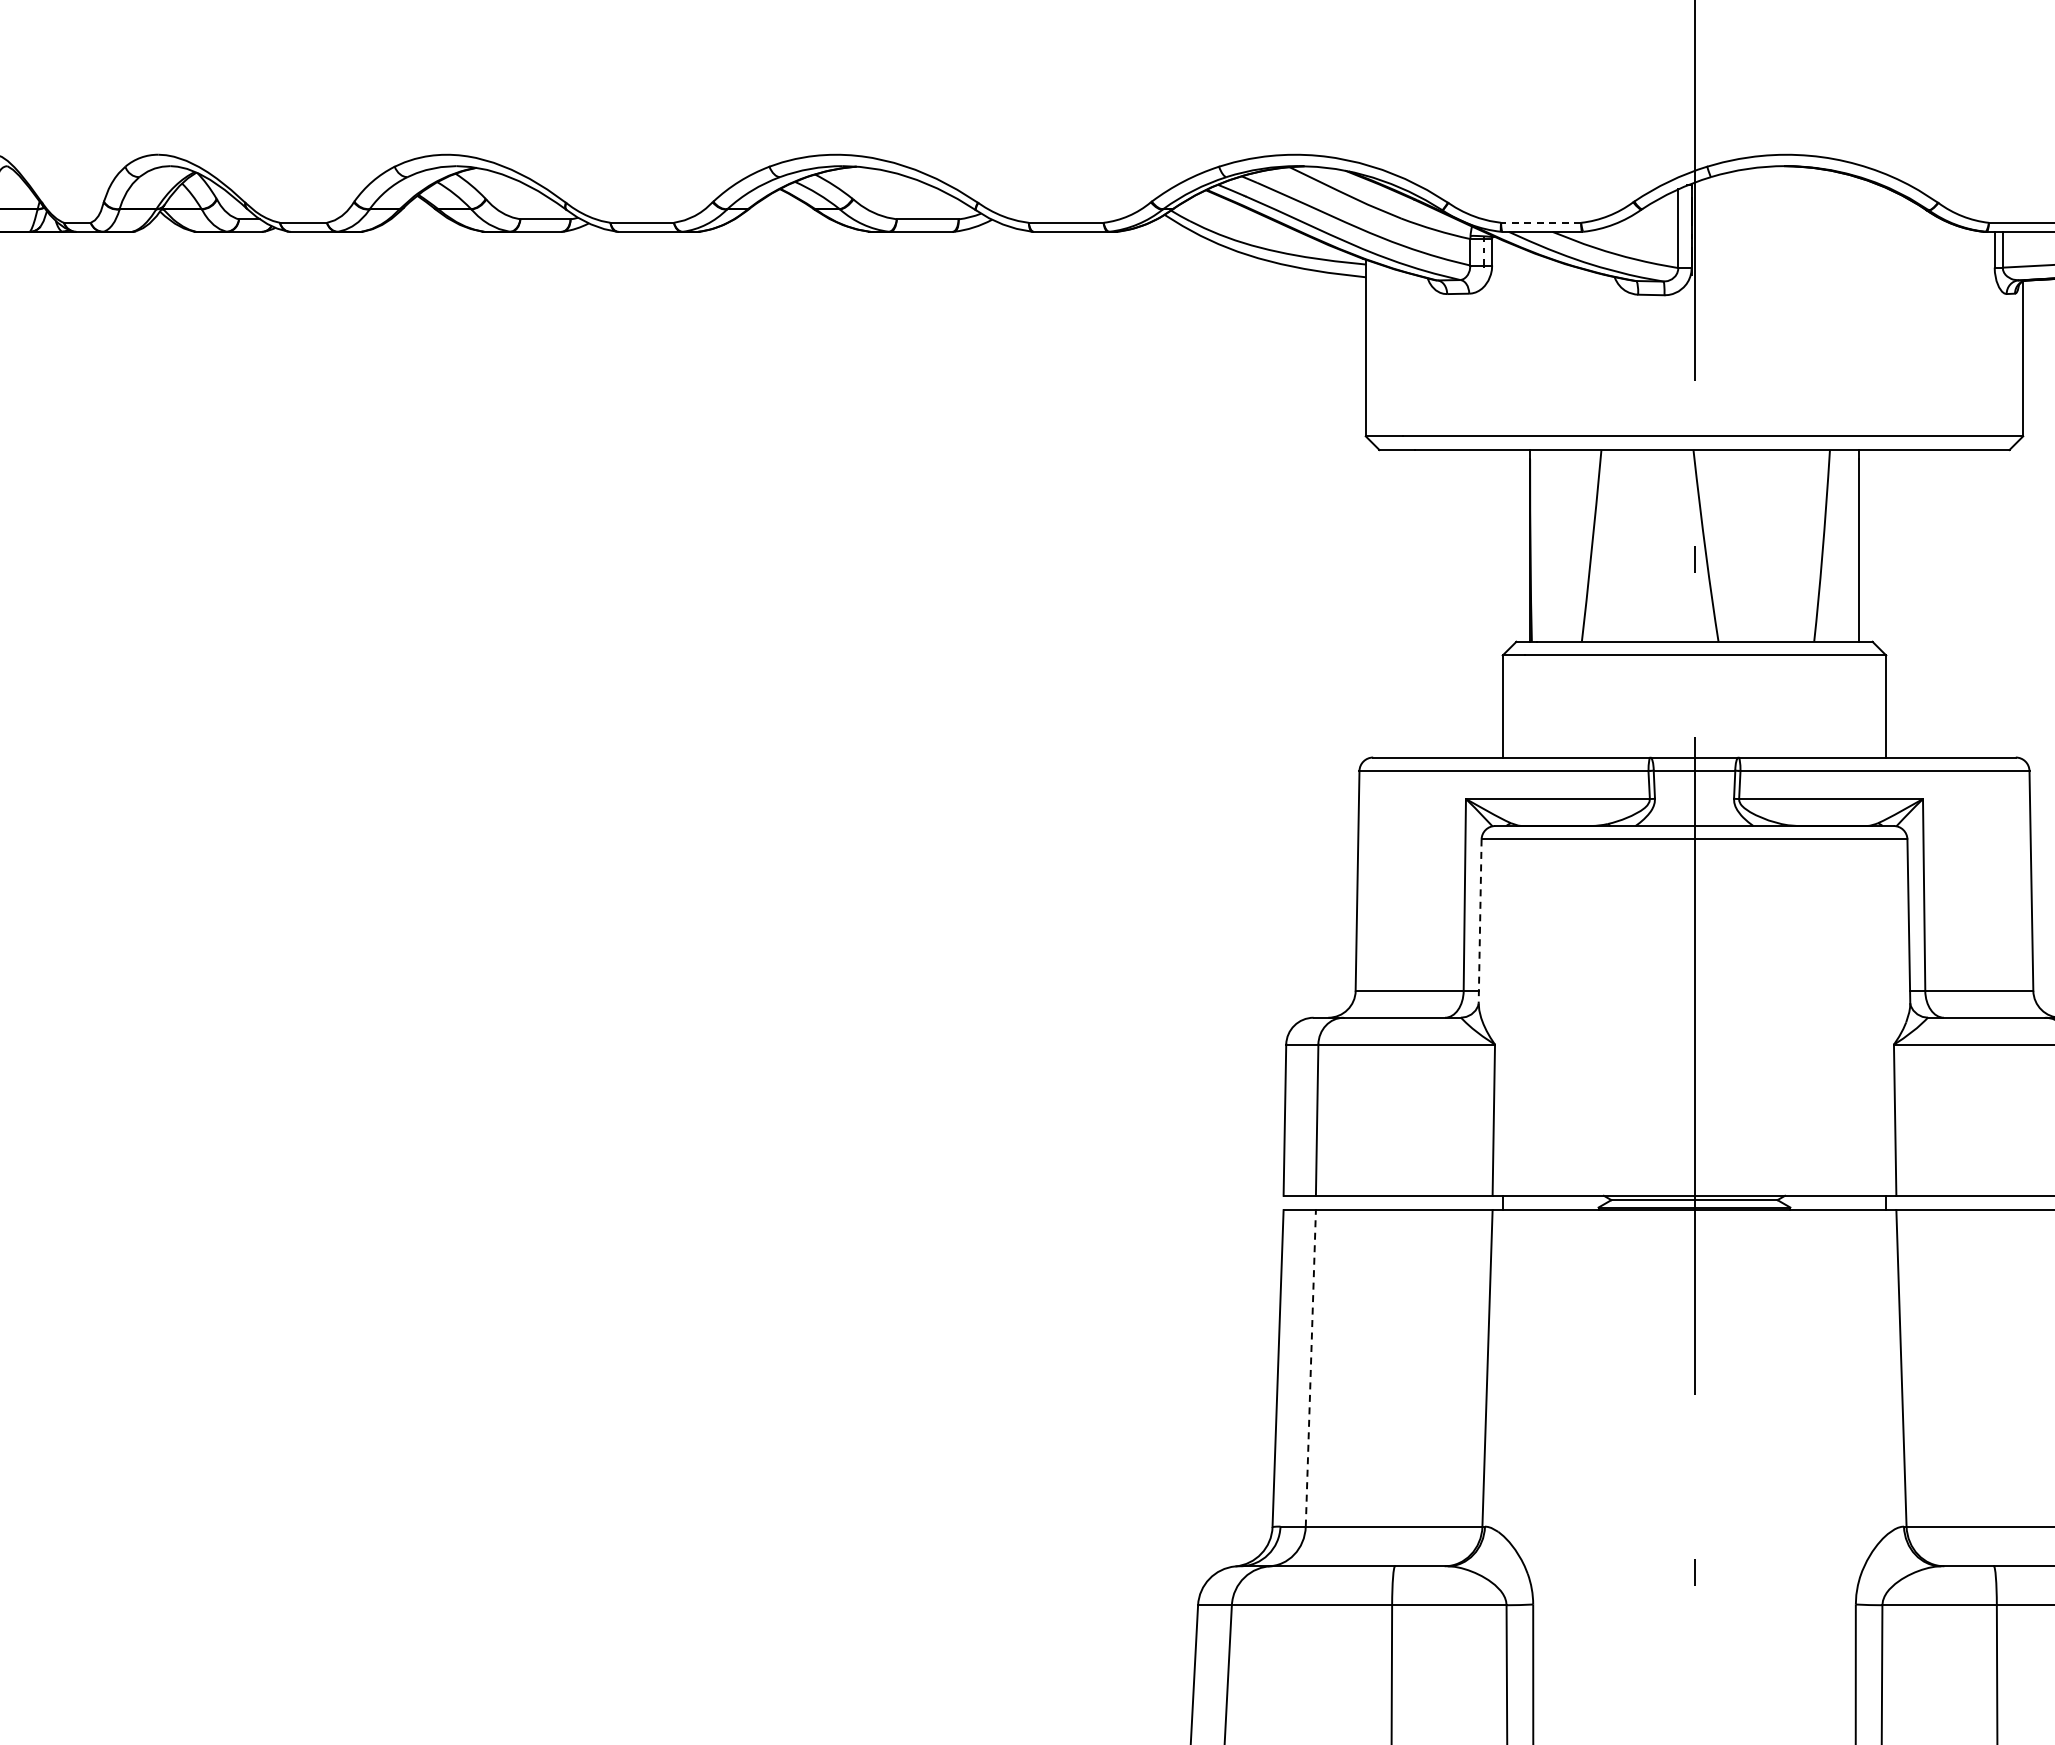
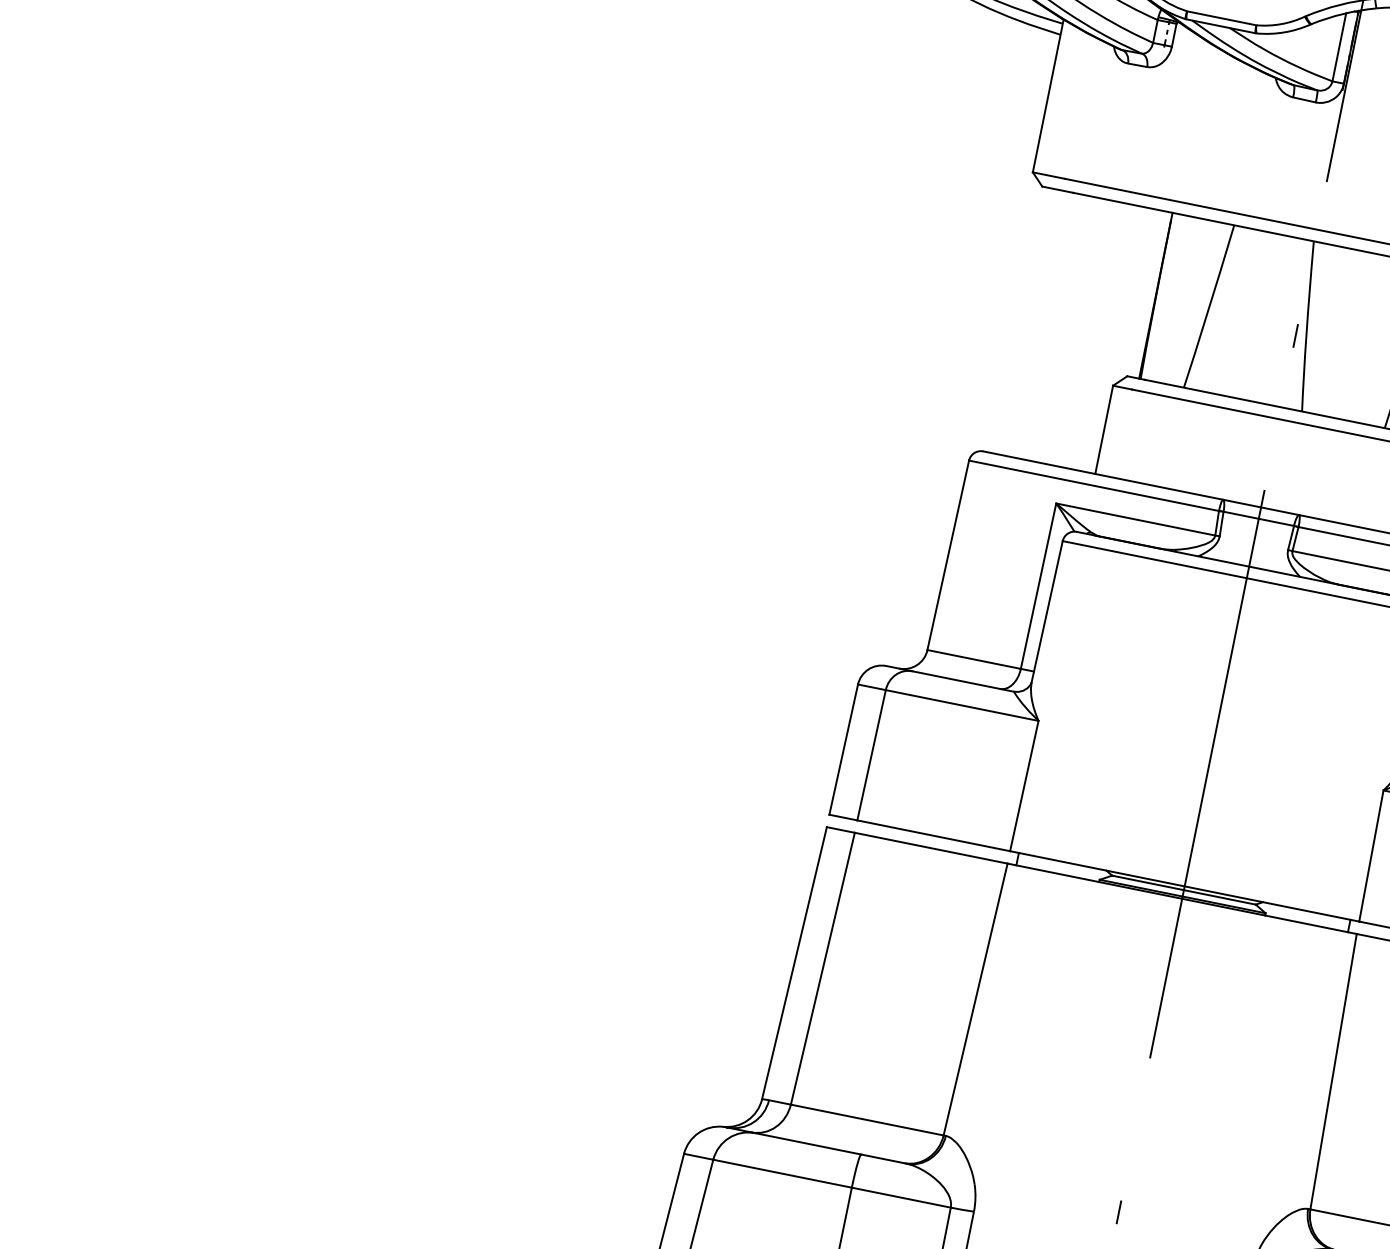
line: (1540, 222) -> (1221, 17), dashed -> solid
line: (1480, 921) -> (1047, 611), dashed -> solid
line: (1310, 1367) -> (822, 967), dashed -> solid

